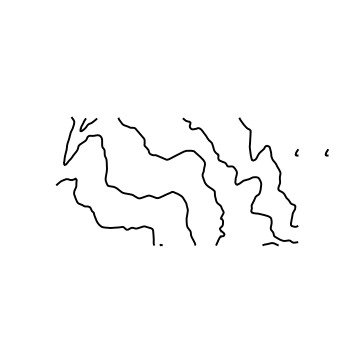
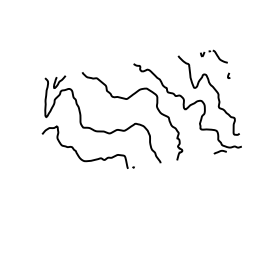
part: (282, 127) -> (213, 57), added
curve: (326, 152) -> (252, 71), removed

